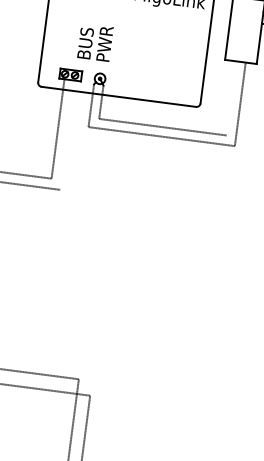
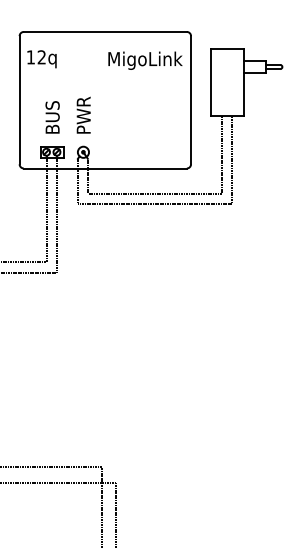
text: (85, 43) -> (52, 117), moved
line: (231, 98) -> (222, 154), added
line: (67, 133) -> (56, 213), added

